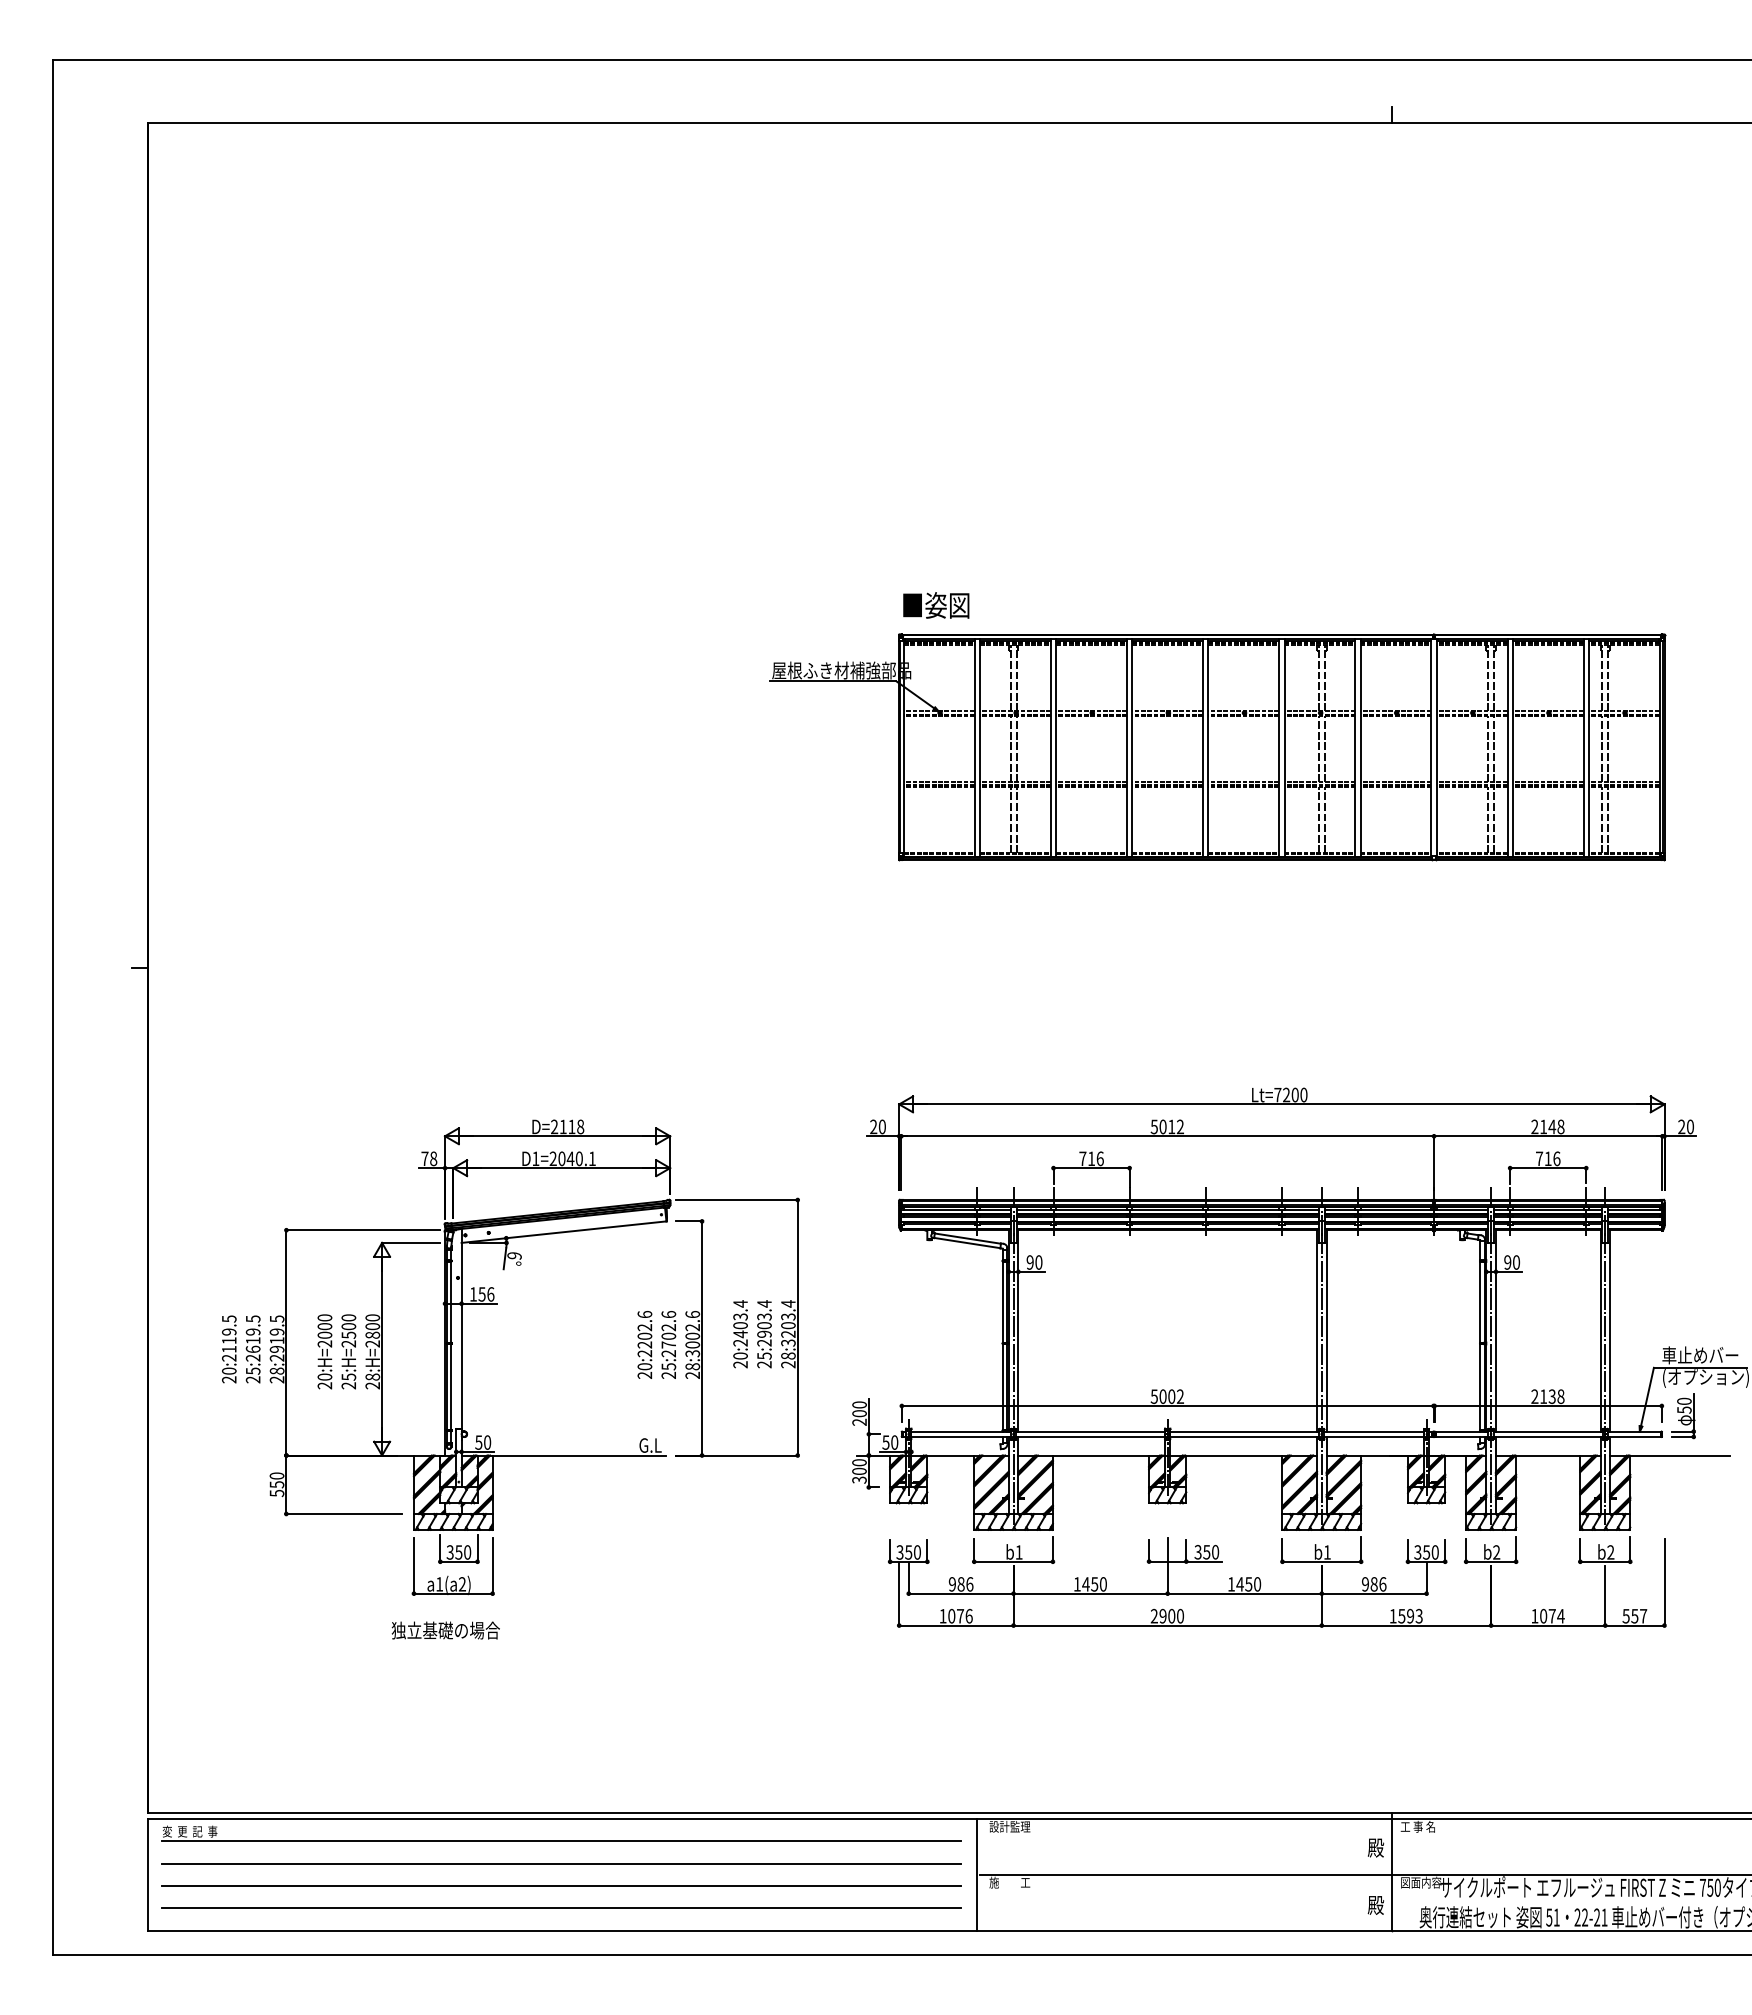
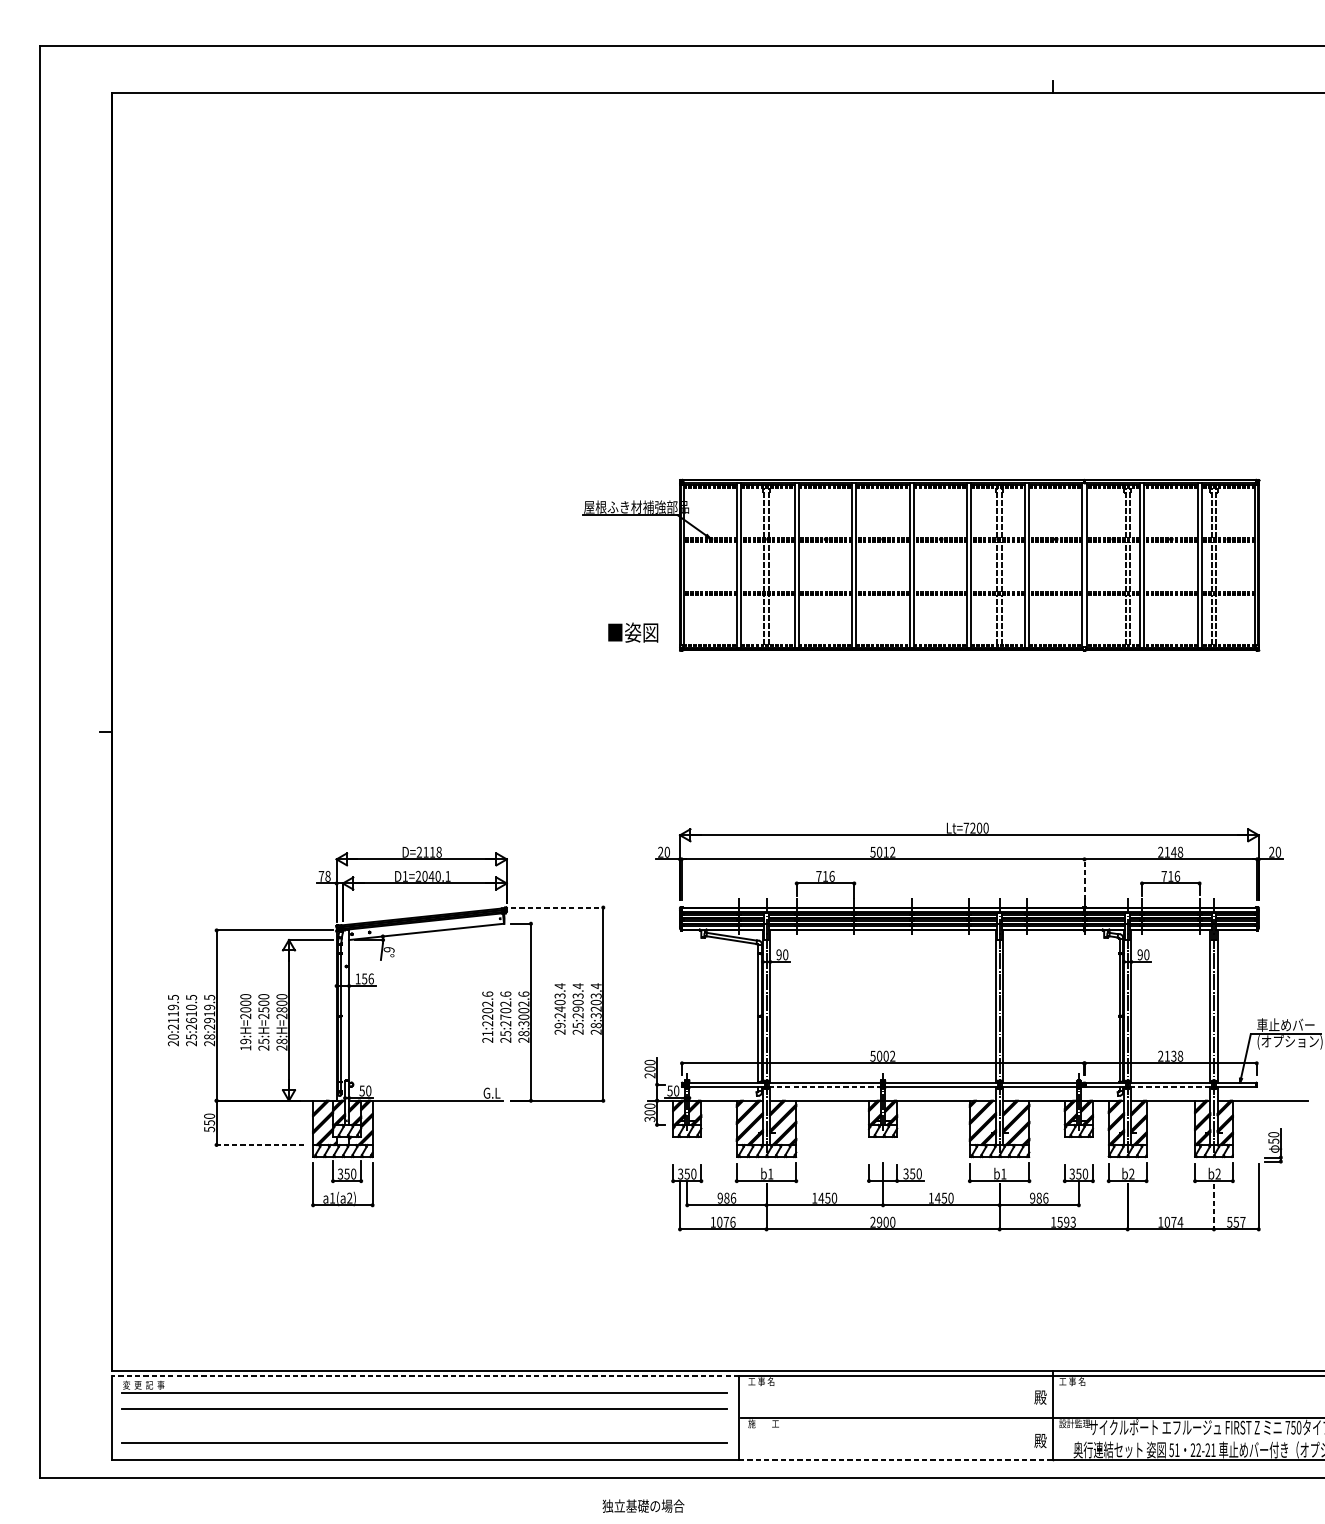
text: (936, 605) -> (633, 632), moved
line: (1434, 1162) -> (1084, 879), solid -> dashed
line: (737, 1200) -> (557, 907), solid -> dashed
text: (253, 1331) -> (191, 1007), 25:2619.5 -> 25:2610.5
text: (740, 1355) -> (560, 1025), 20:2403.4 -> 29:2403.4
text: (644, 1366) -> (487, 1033), 20:2202.6 -> 21:2202.6
text: (324, 1381) -> (245, 1044), 20:H=2000 -> 19:H=2000
part: (1683, 1416) -> (1273, 1146), moved
line: (1091, 1436) -> (825, 1086), solid -> dashed
line: (1548, 1436) -> (1171, 1086), solid -> dashed
line: (343, 1513) -> (259, 1144), solid -> dashed
line: (1605, 1596) -> (1214, 1207), solid -> dashed
text: (445, 1630) -> (643, 1506), moved
line: (562, 1819) -> (425, 1376), solid -> dashed
text: (1009, 1826) -> (763, 1381), 設計監理 -> 工 事 名
text: (1420, 1882) -> (1074, 1423), 図面内容 -> 設計監理
line: (561, 1885) -> (424, 1425), removed
line: (1185, 1930) -> (896, 1459), solid -> dashed

